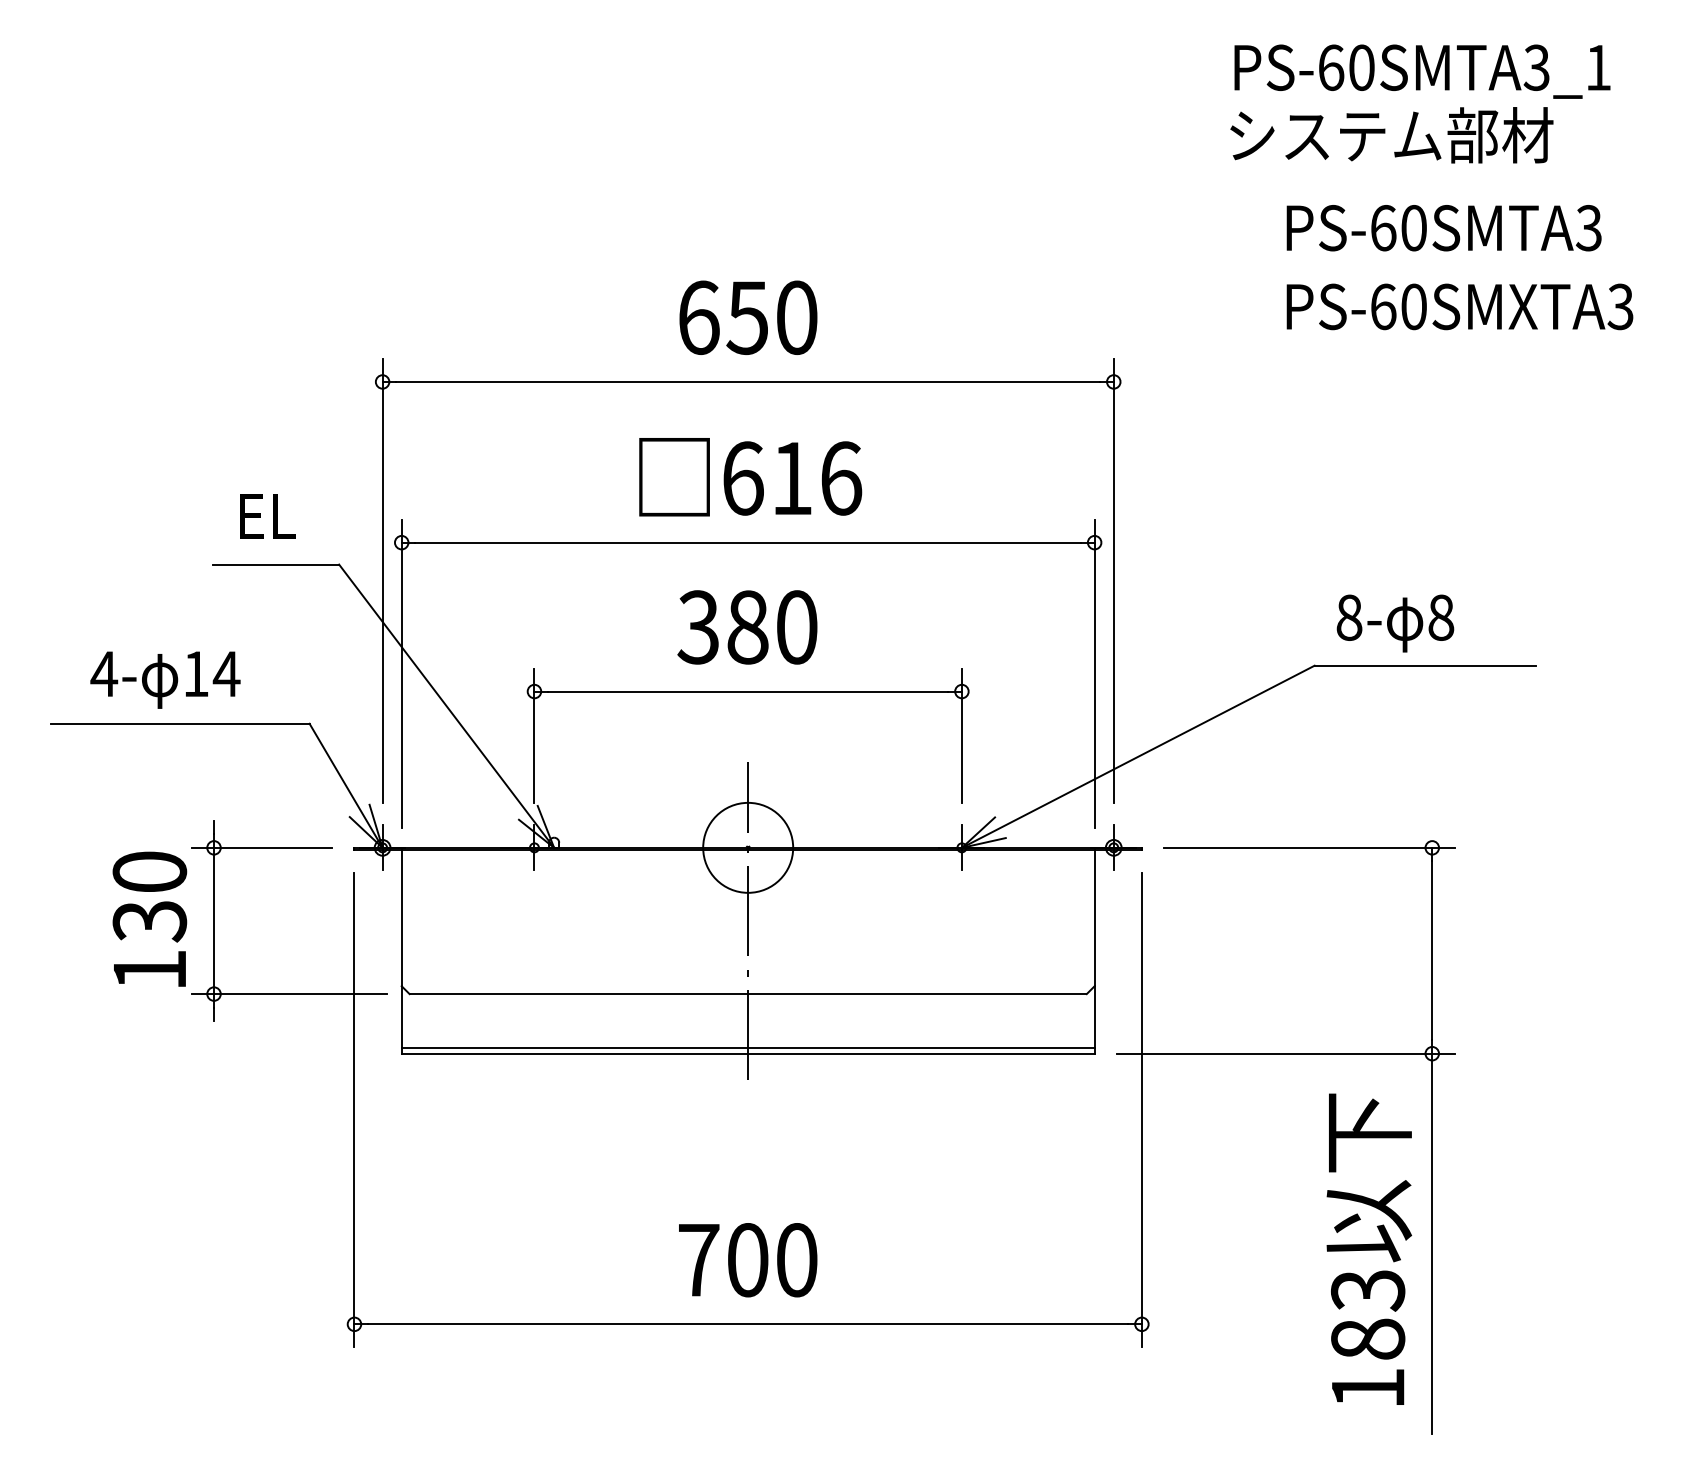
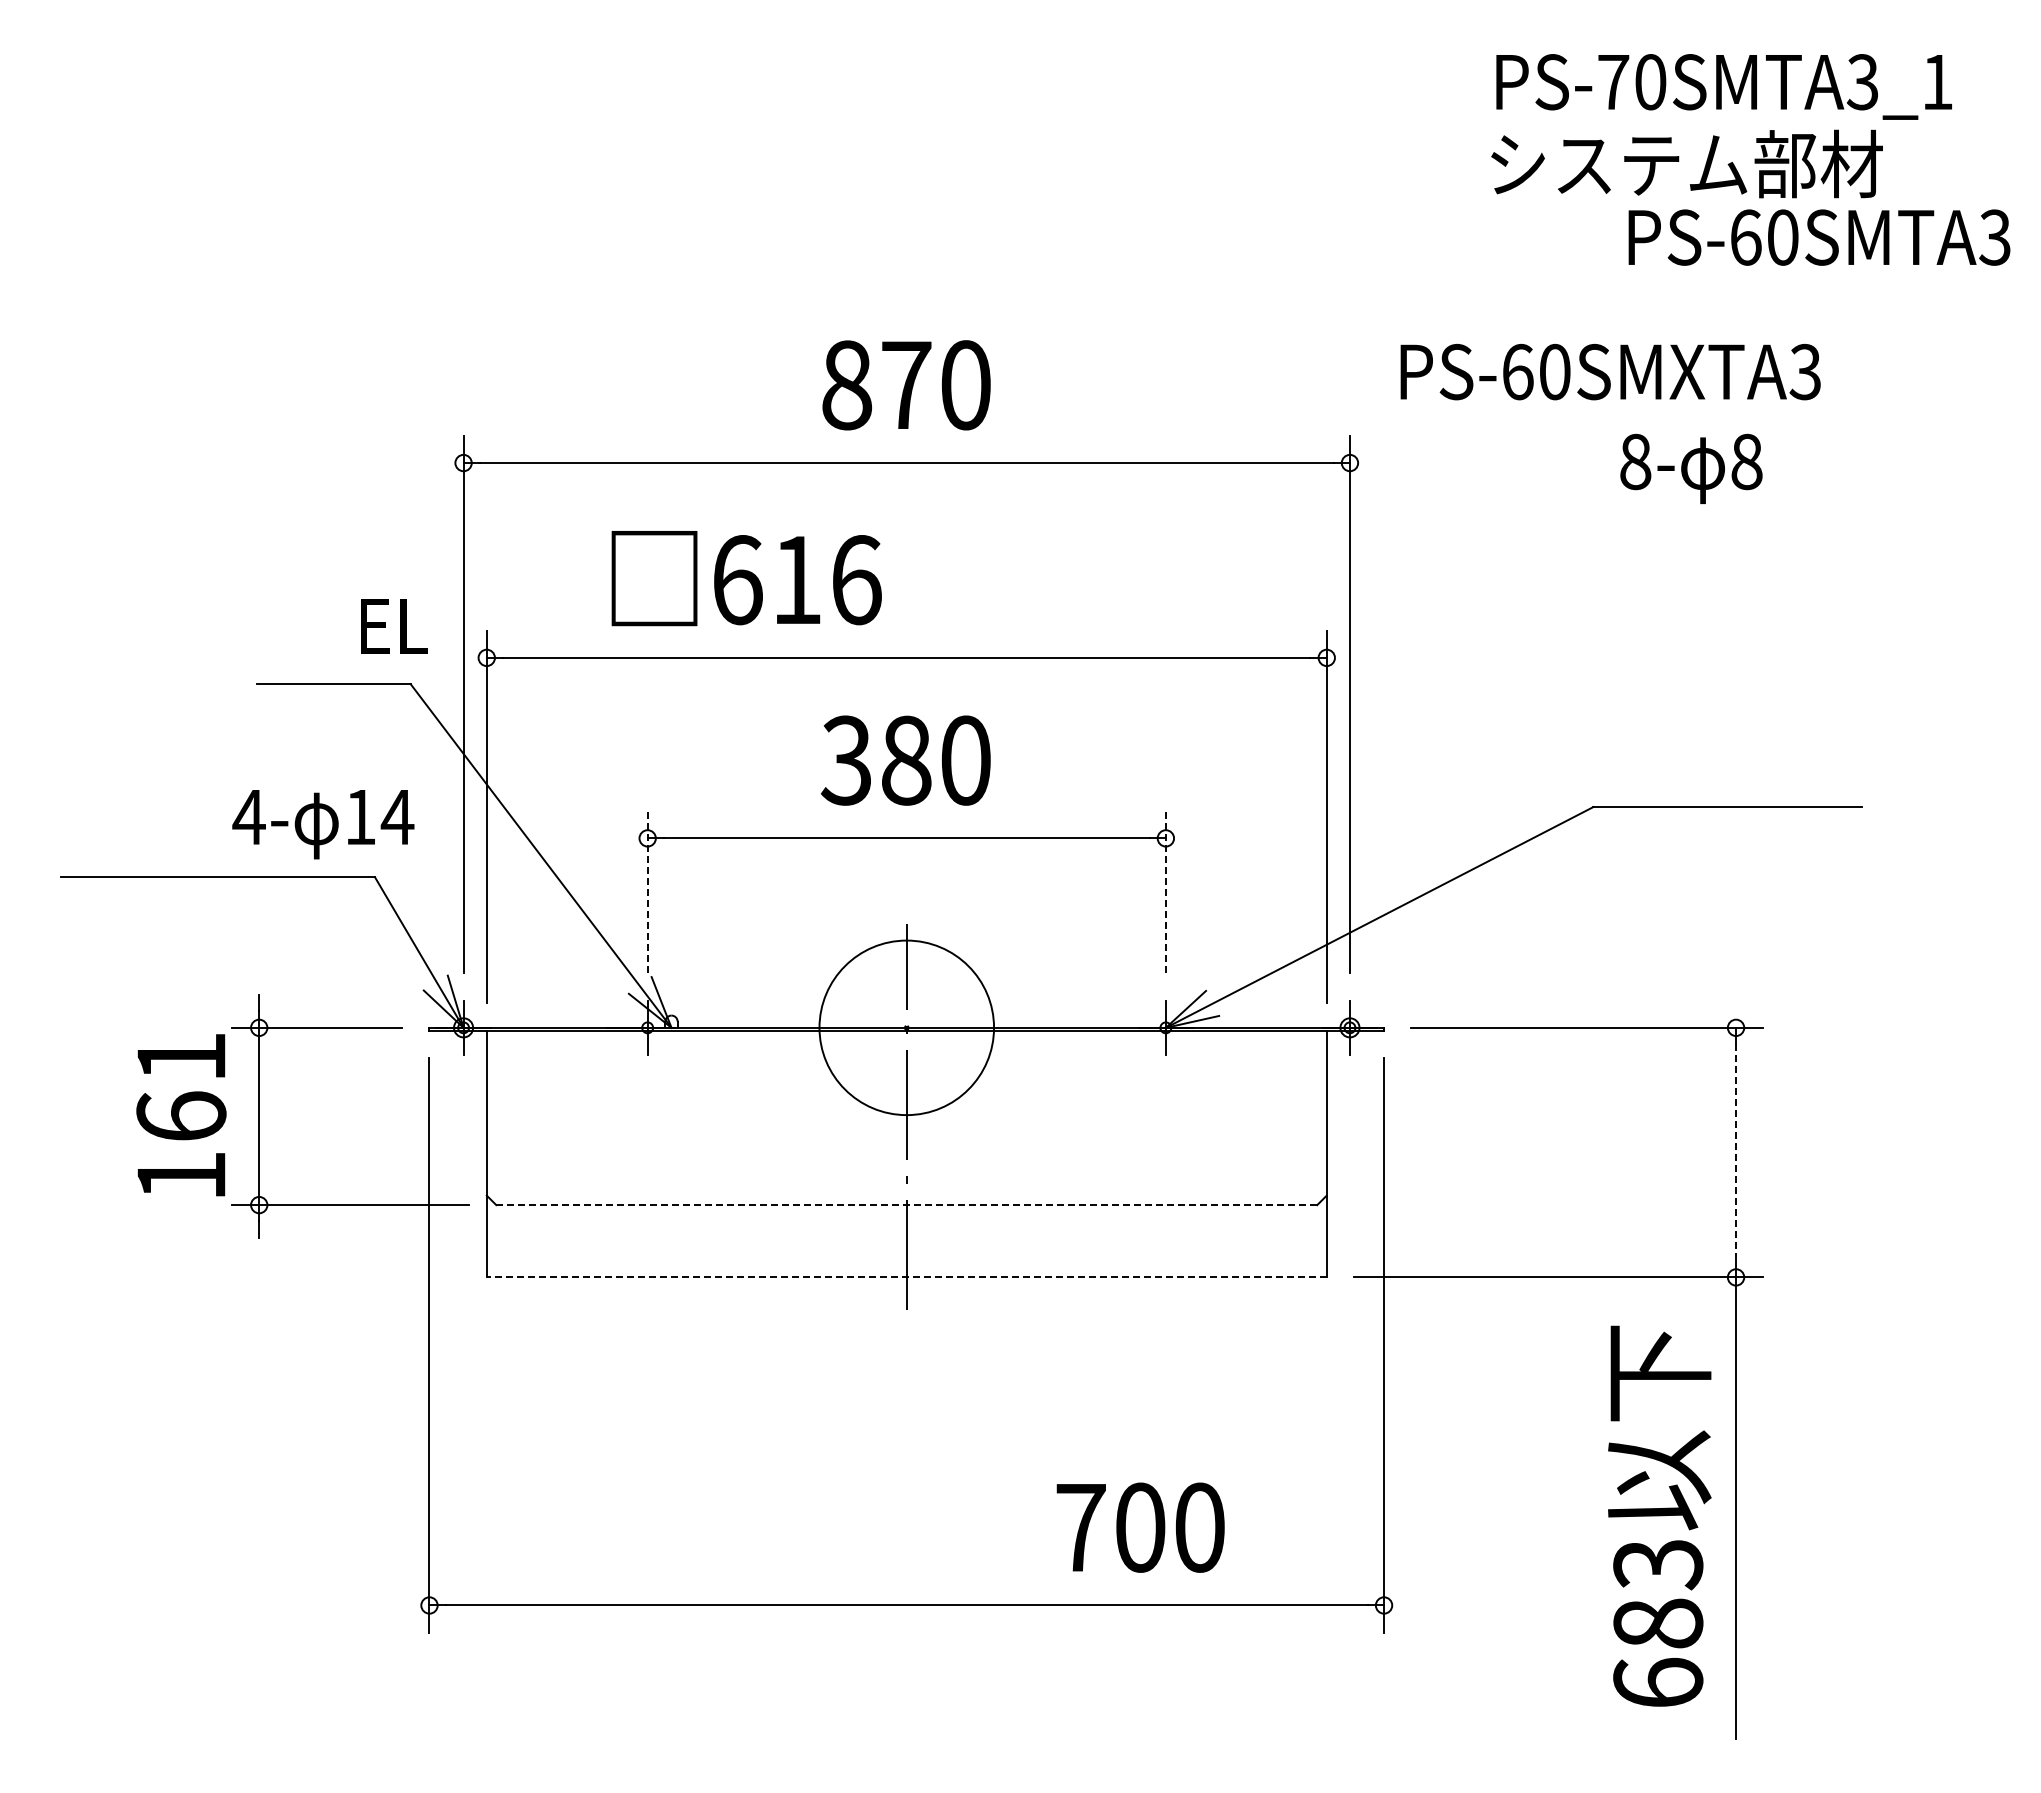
text: (1331, 68) -> (1613, 82), PS-60SMTA3_1 -> PS-70SMTA3_1
text: (1444, 228) -> (1819, 237), moved
text: (1459, 307) -> (1610, 372), moved
text: (723, 317) -> (876, 385), 650 -> 870
text: (750, 477) -> (746, 578), moved
text: (267, 516) -> (394, 626), moved
text: (1395, 623) -> (1691, 468), moved
text: (165, 680) -> (323, 824), moved
line: (534, 735) -> (647, 891), solid -> dashed
line: (961, 735) -> (1165, 891), solid -> dashed
circle: (747, 847) -> (906, 1027), size x1.6
text: (149, 897) -> (181, 1087), 130 -> 161
line: (1432, 951) -> (1736, 1153), solid -> dashed
line: (747, 994) -> (906, 1205), solid -> dashed
line: (747, 1048) -> (906, 1270), removed
line: (747, 1053) -> (906, 1277), solid -> dashed
text: (747, 1260) -> (1140, 1527), moved
text: (1368, 1387) -> (1658, 1681), 183 -> 683

